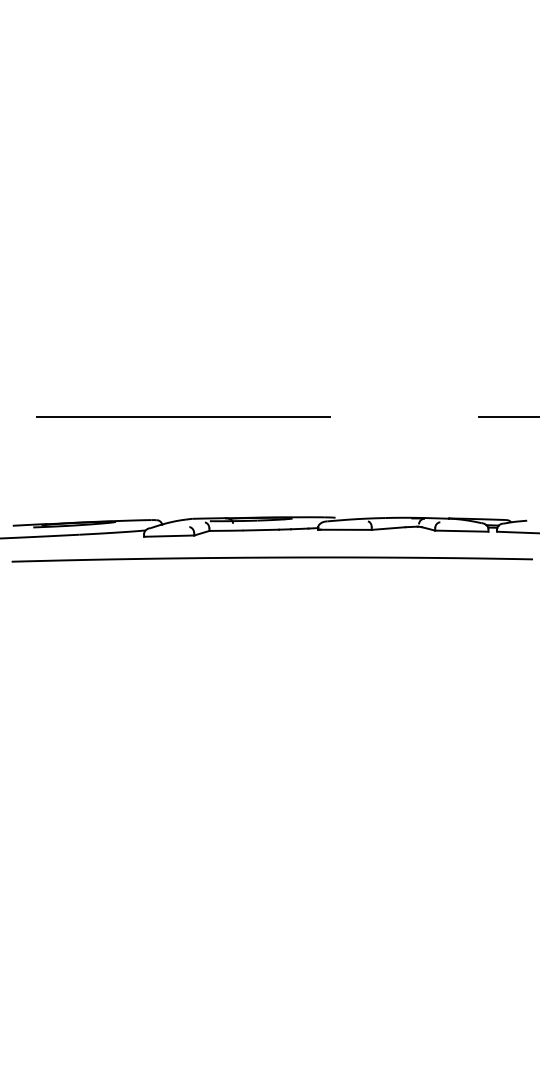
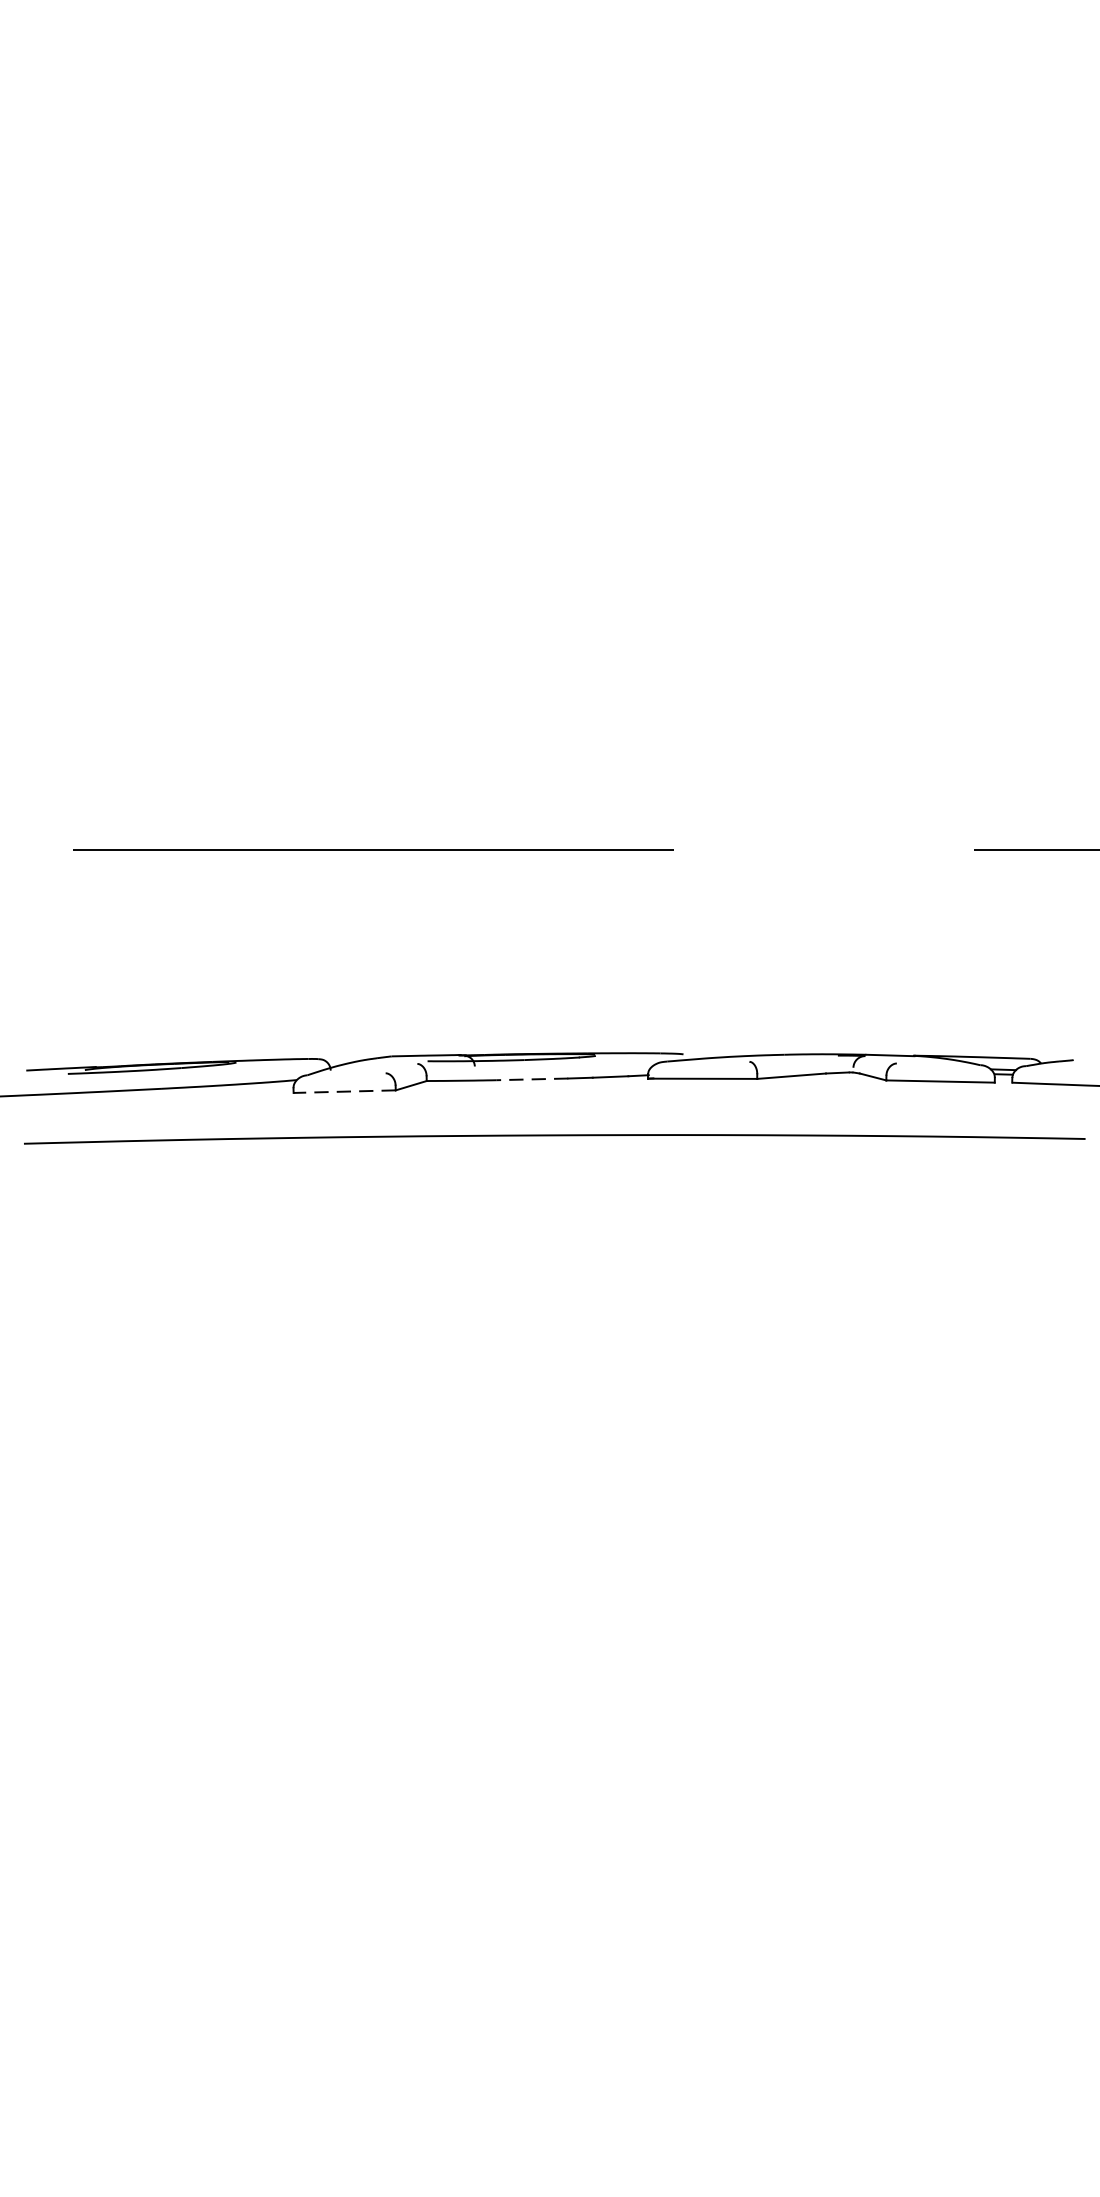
line: (261, 530) -> (532, 1080), solid -> dashed
line: (168, 536) -> (343, 1092), solid -> dashed

